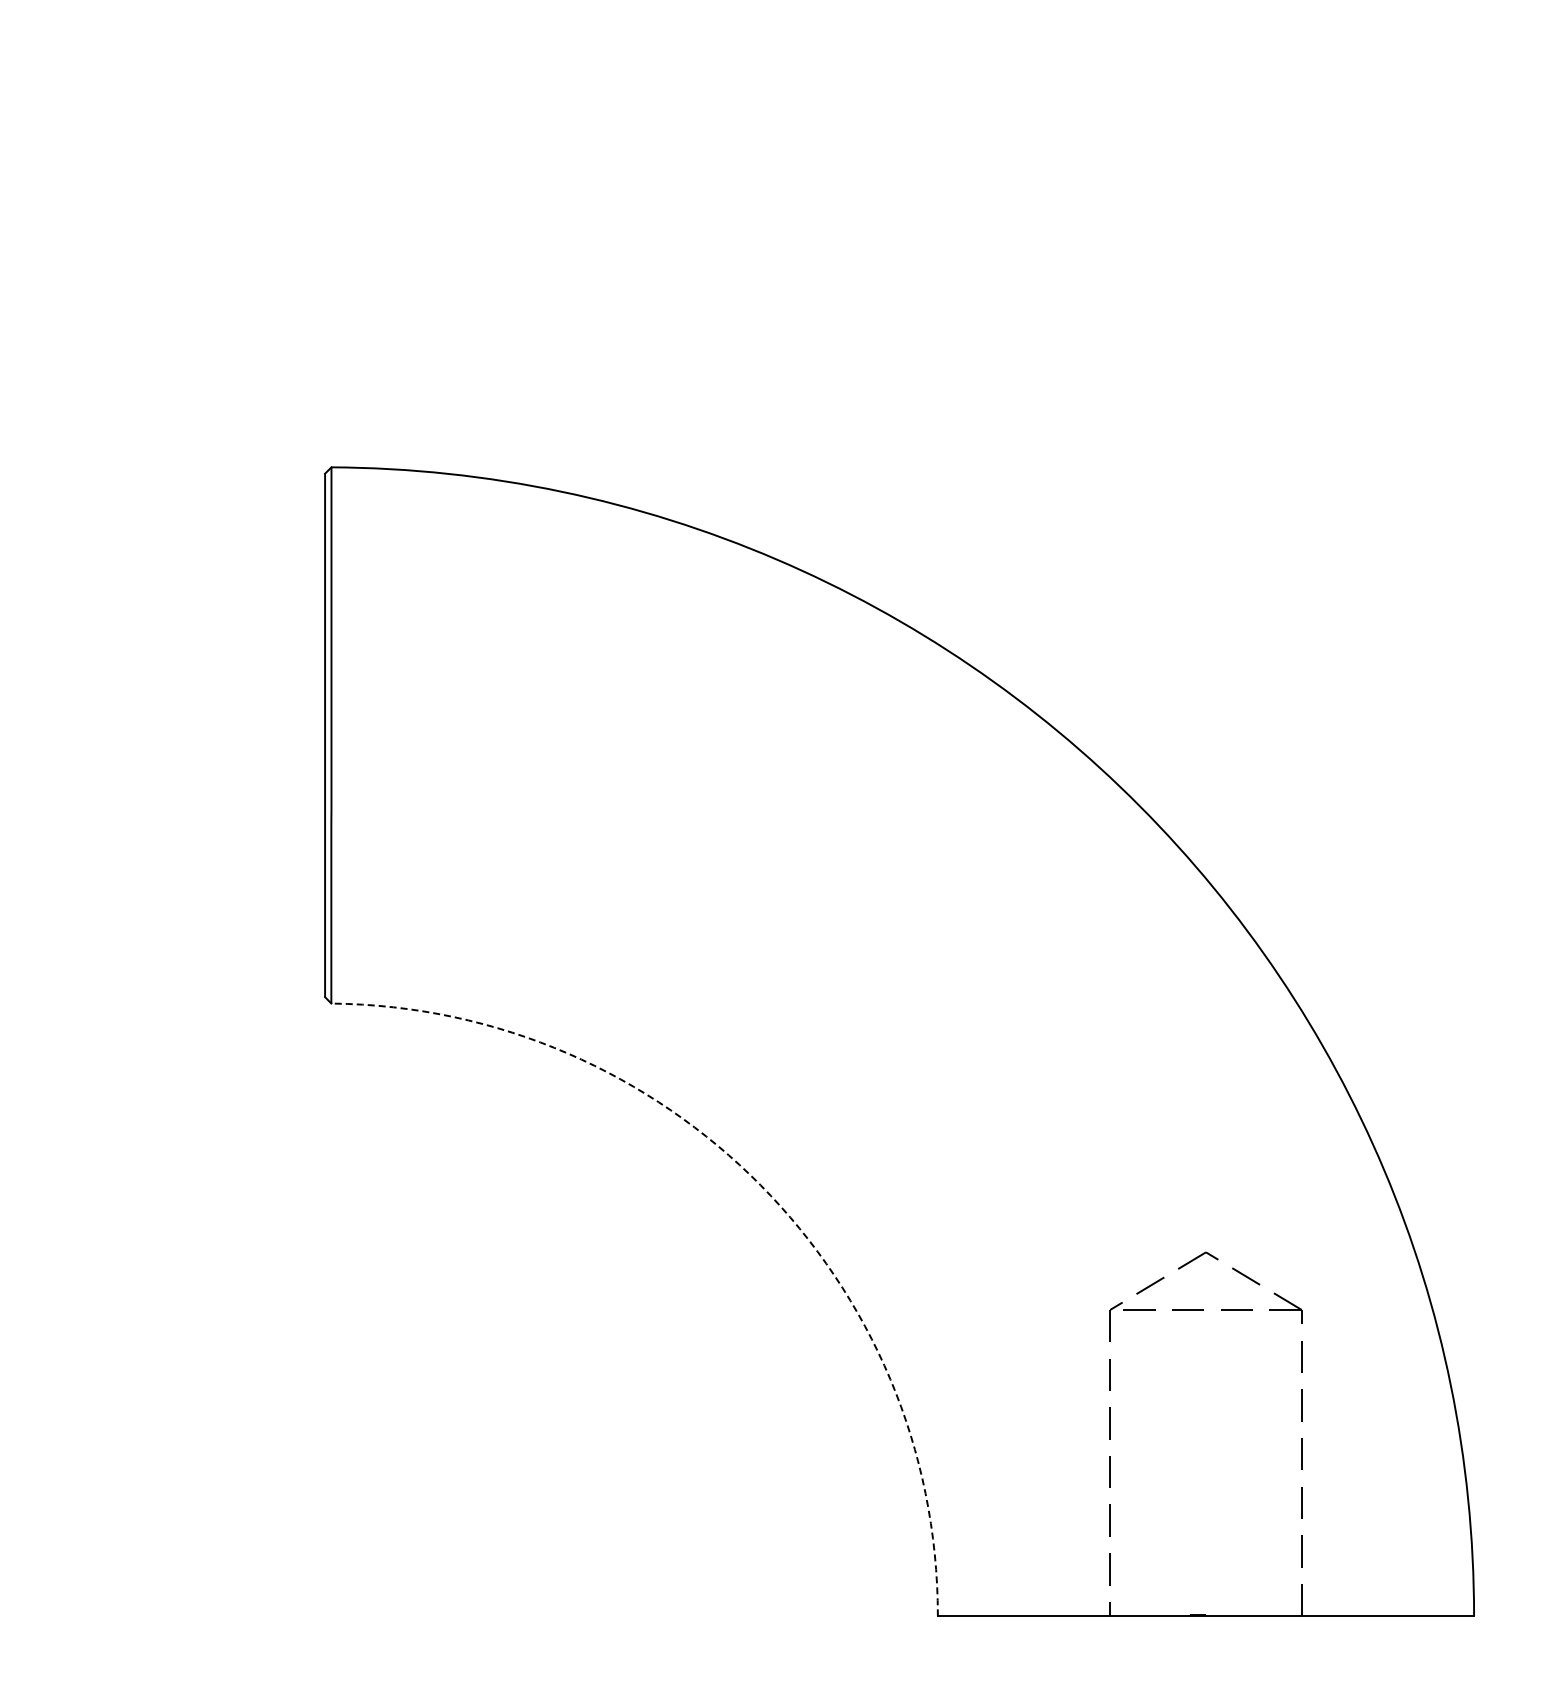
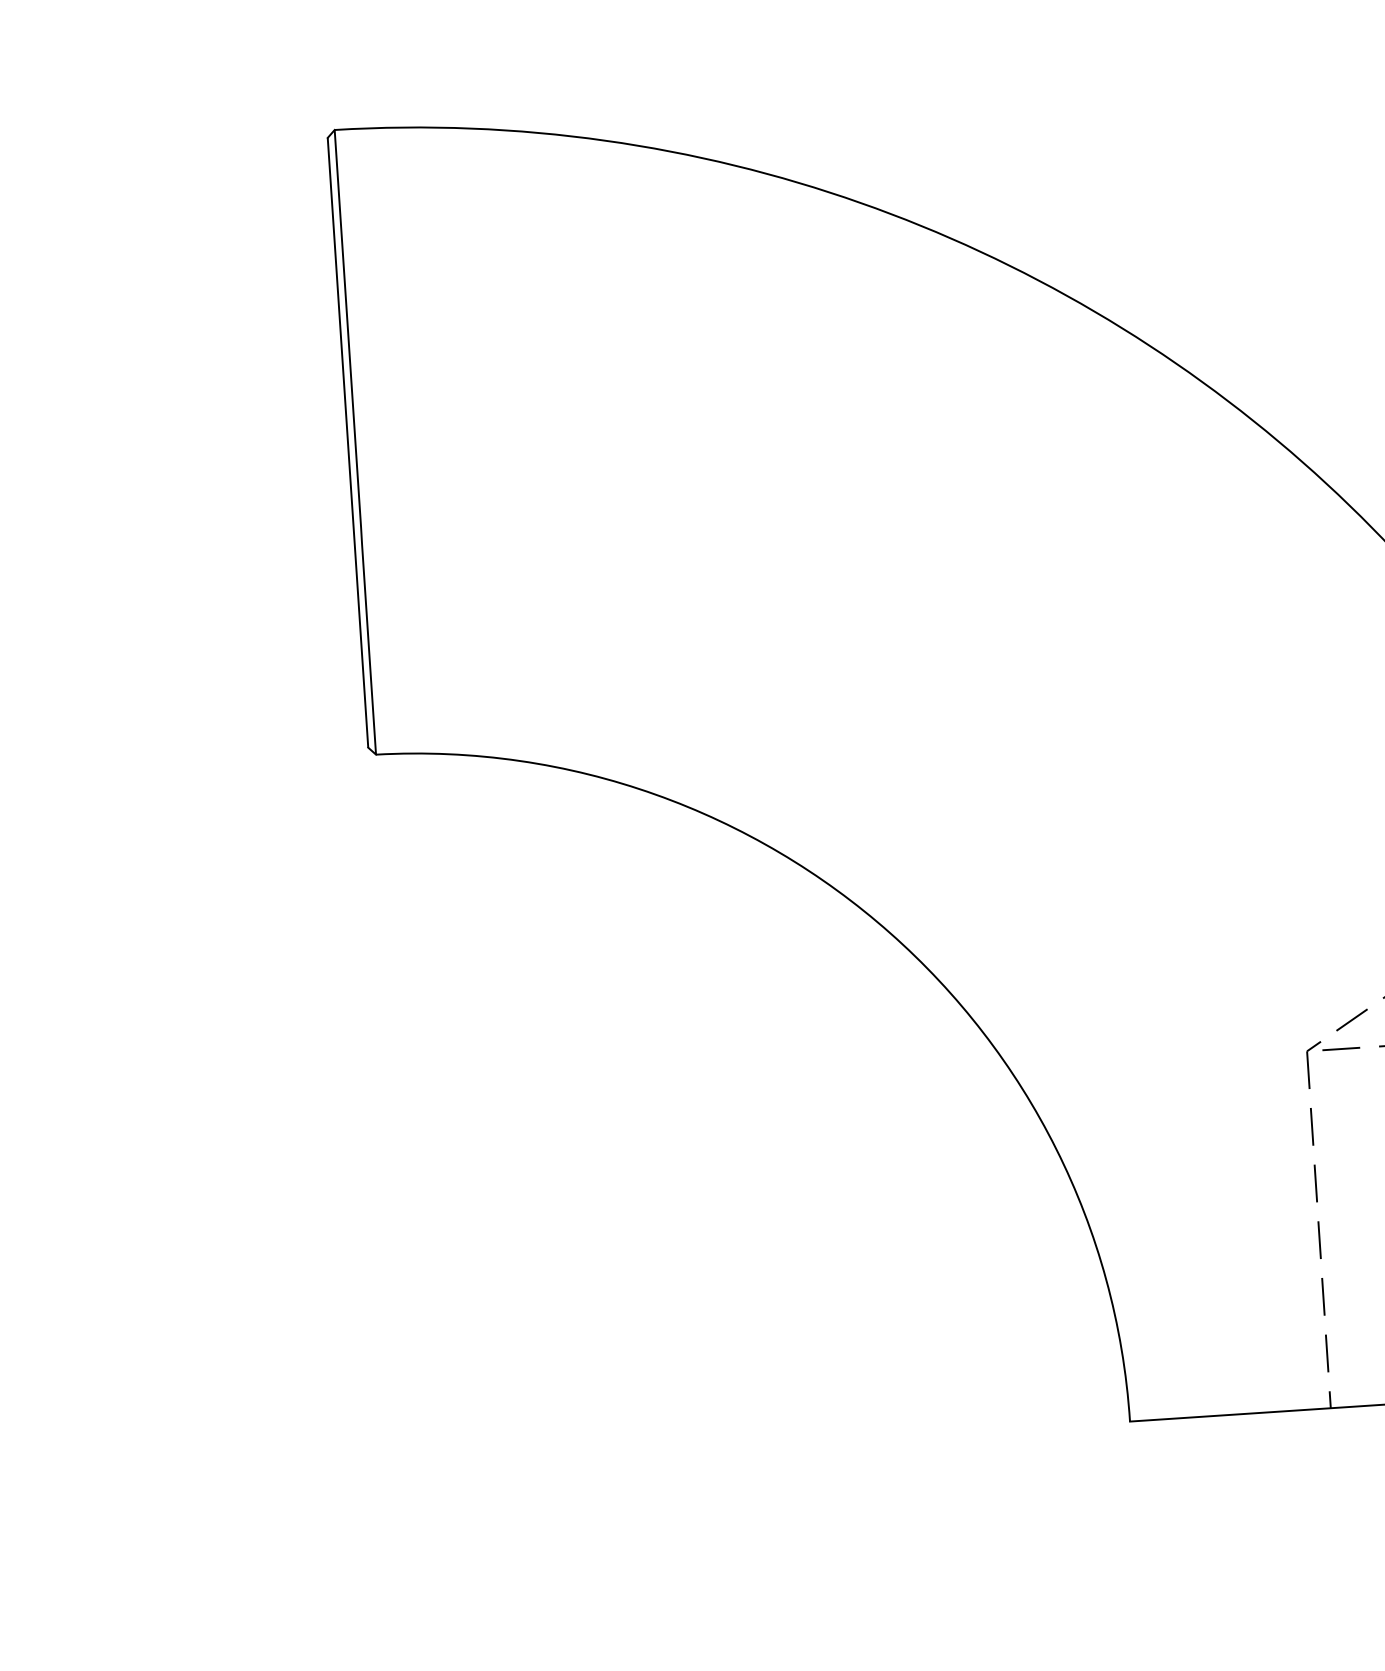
arc: (760, 1185) -> (890, 933), dashed -> solid

